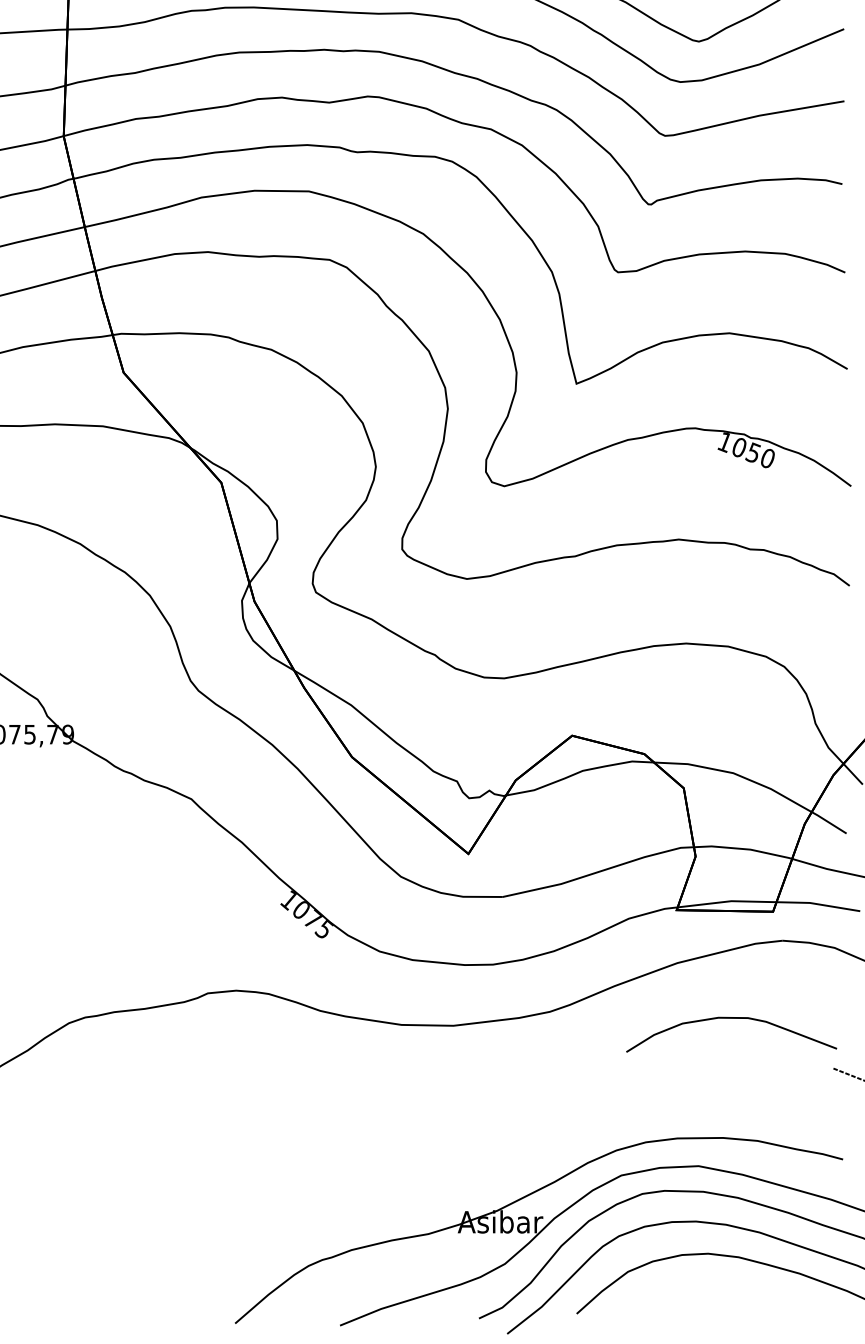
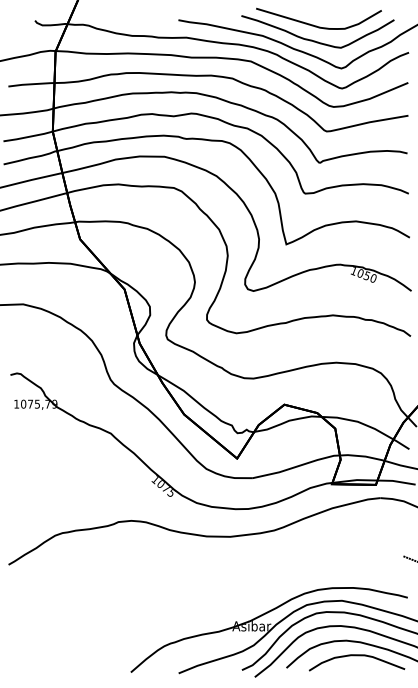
curve: (730, 1020) -> (356, 656), moved

